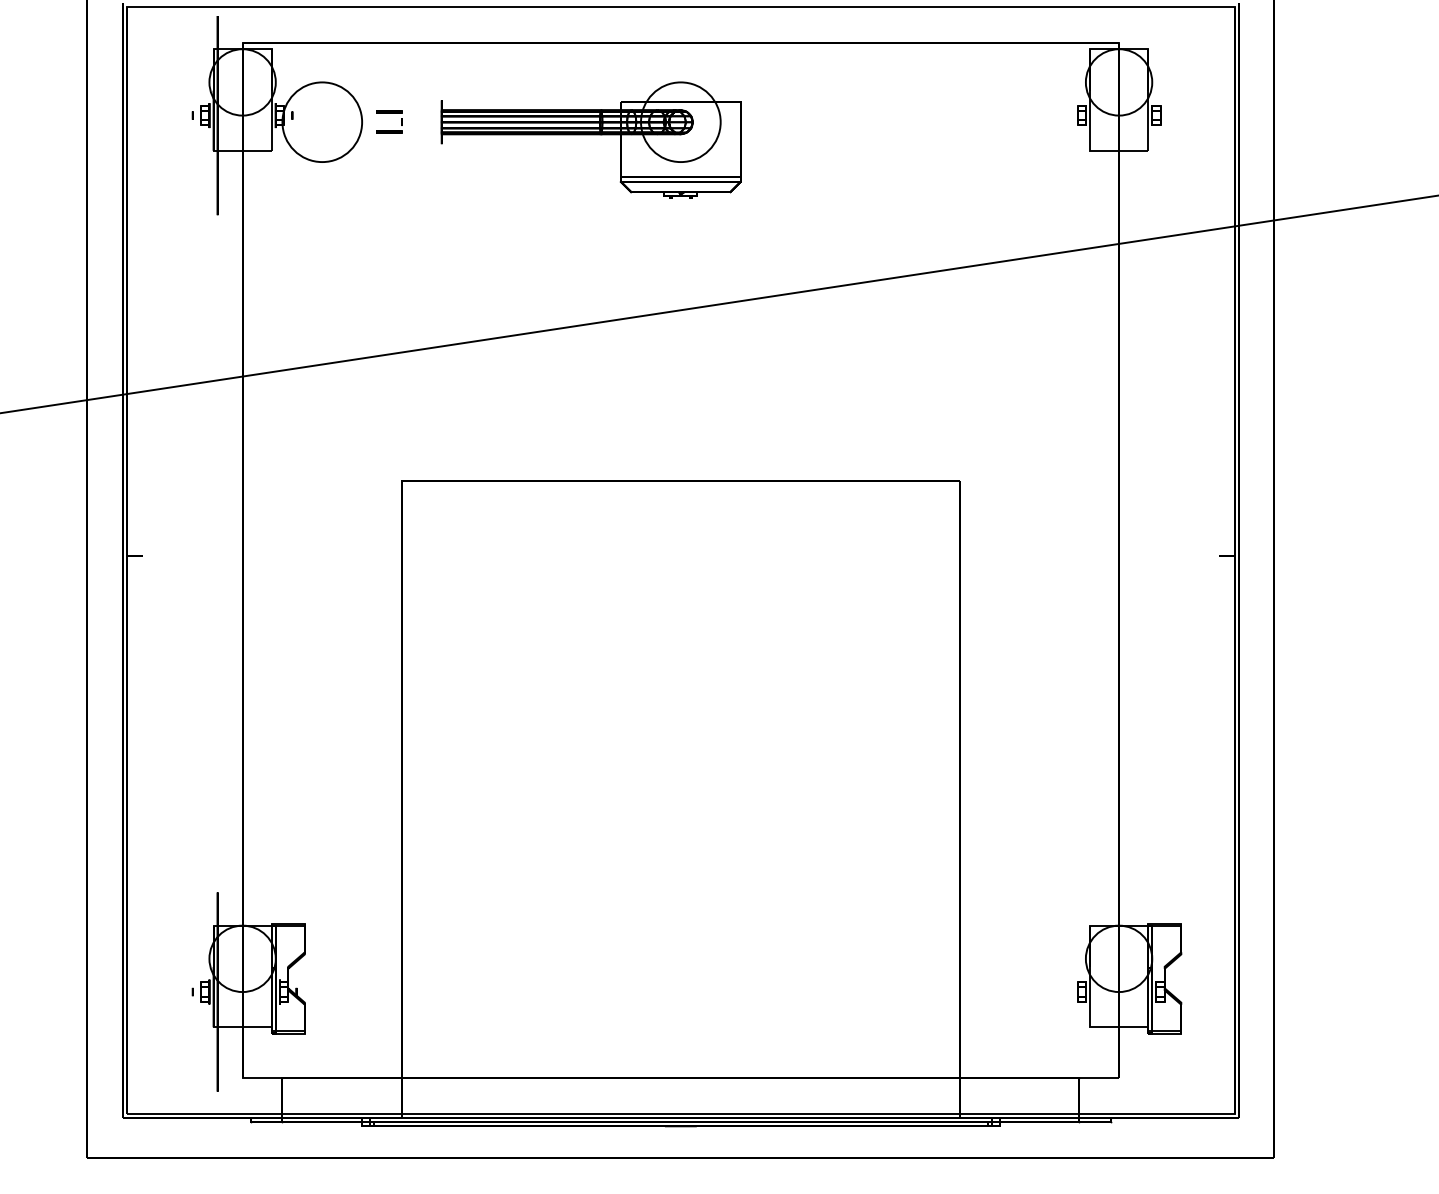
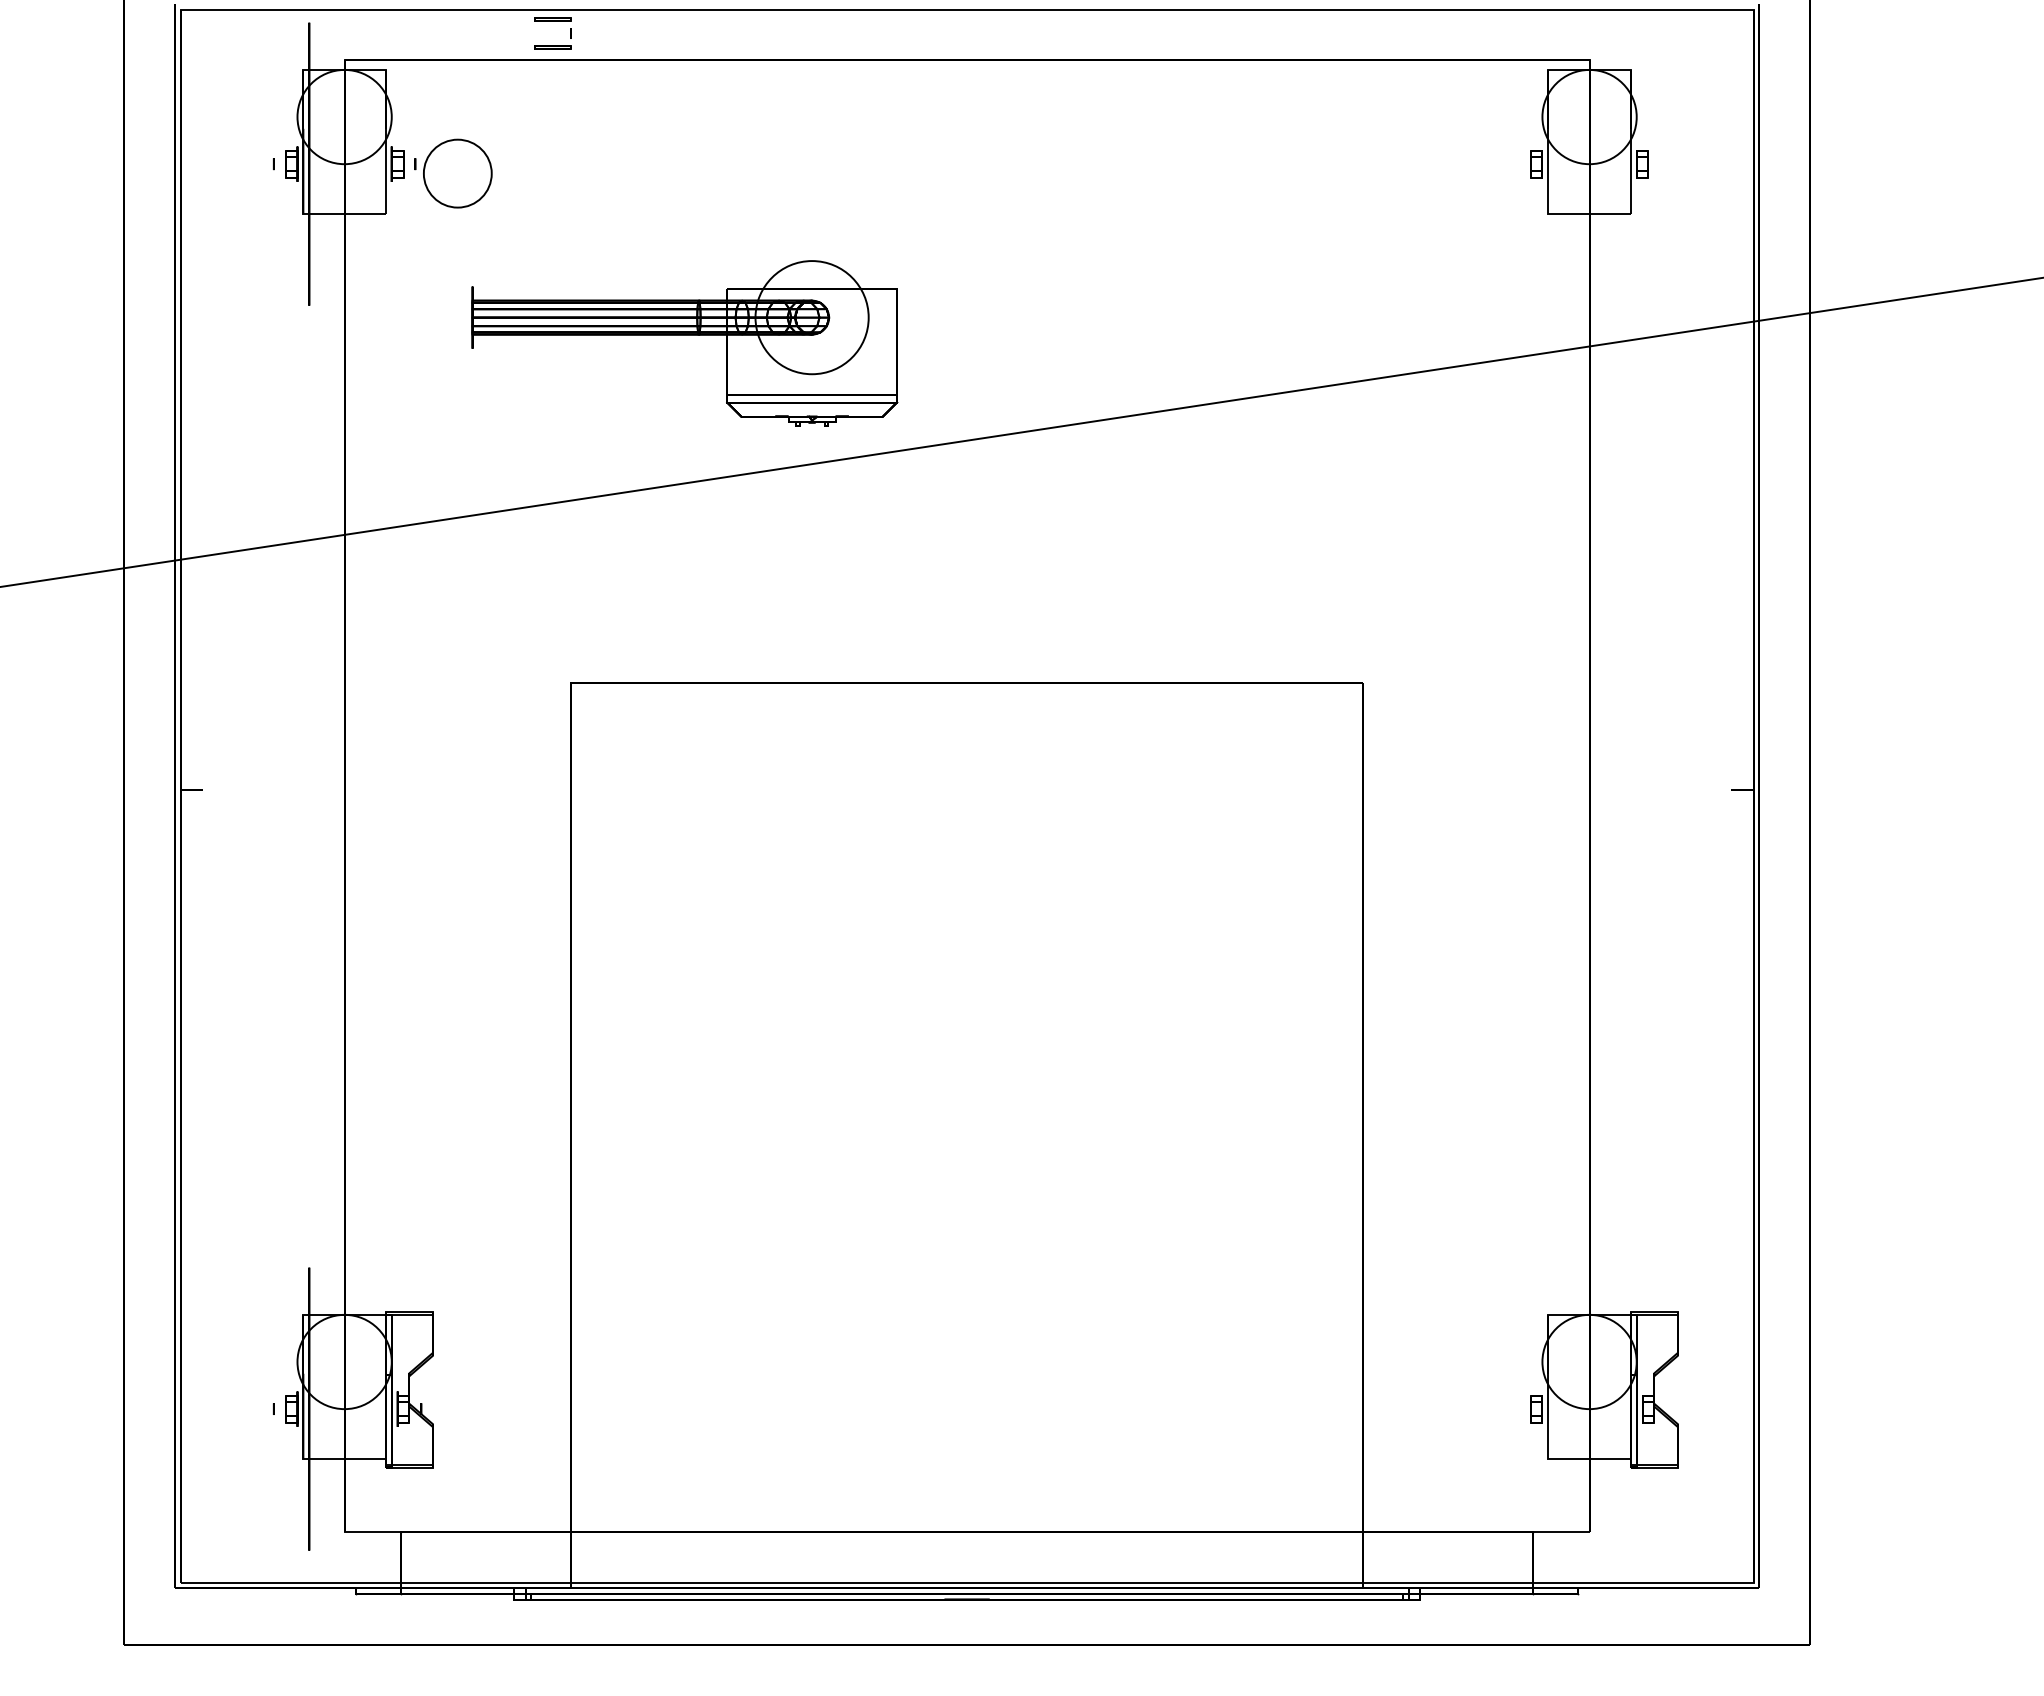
part: (388, 113) -> (552, 21), moved
circle: (322, 122) -> (457, 173), size x0.6
part: (591, 134) -> (684, 335), moved

